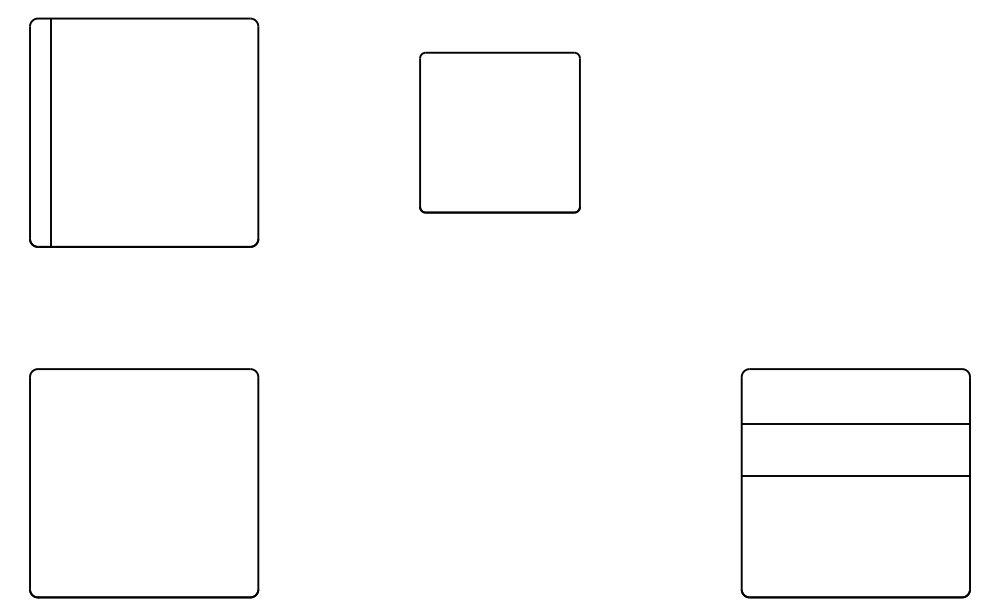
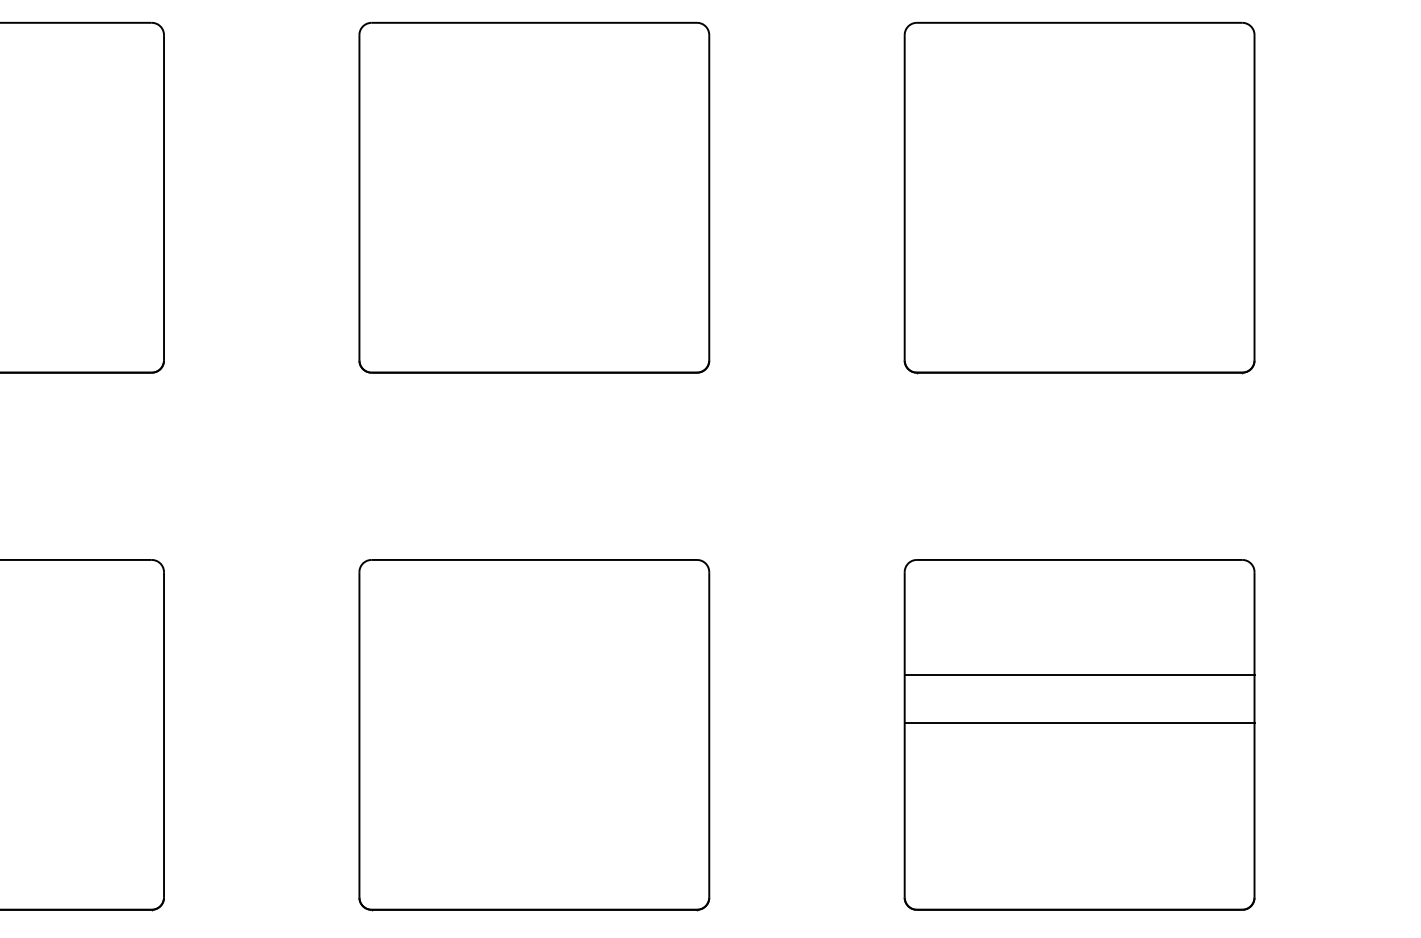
part: (499, 132) -> (533, 197), size x1.43
part: (855, 132) -> (1079, 197), added
line: (855, 424) -> (1079, 675), moved
part: (499, 483) -> (533, 735), added

